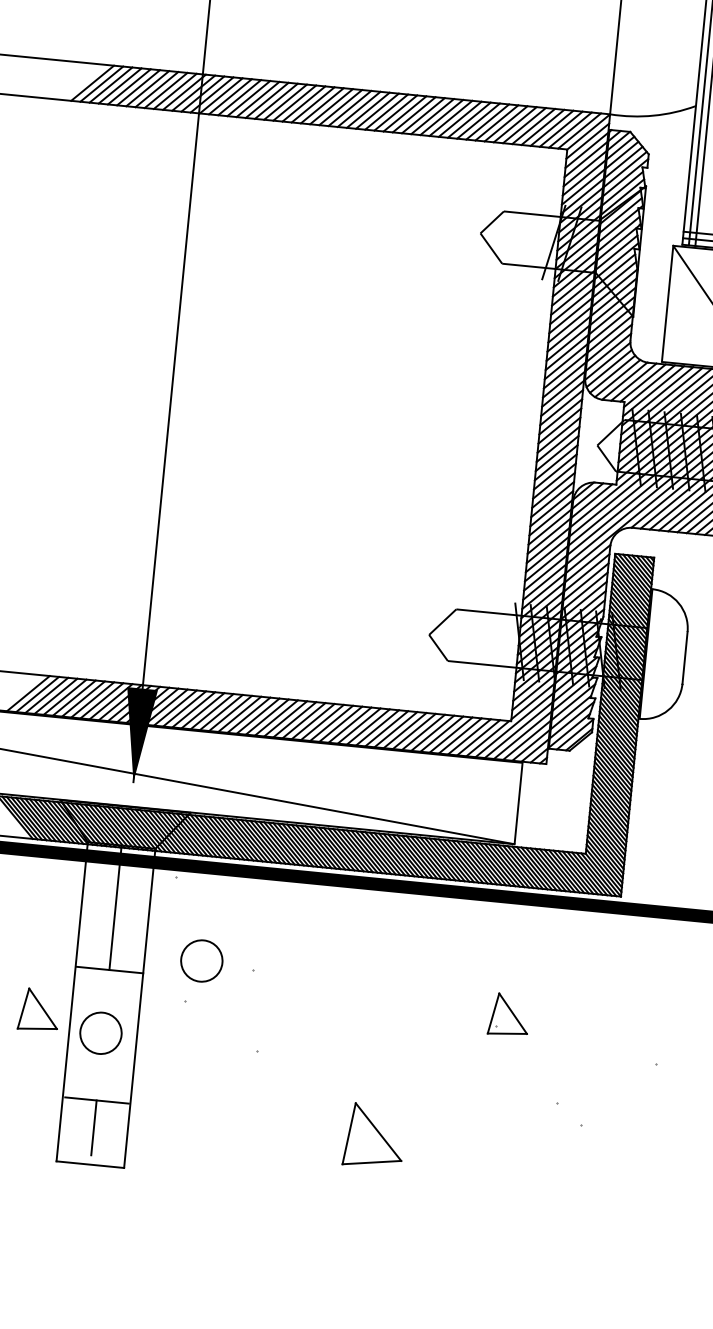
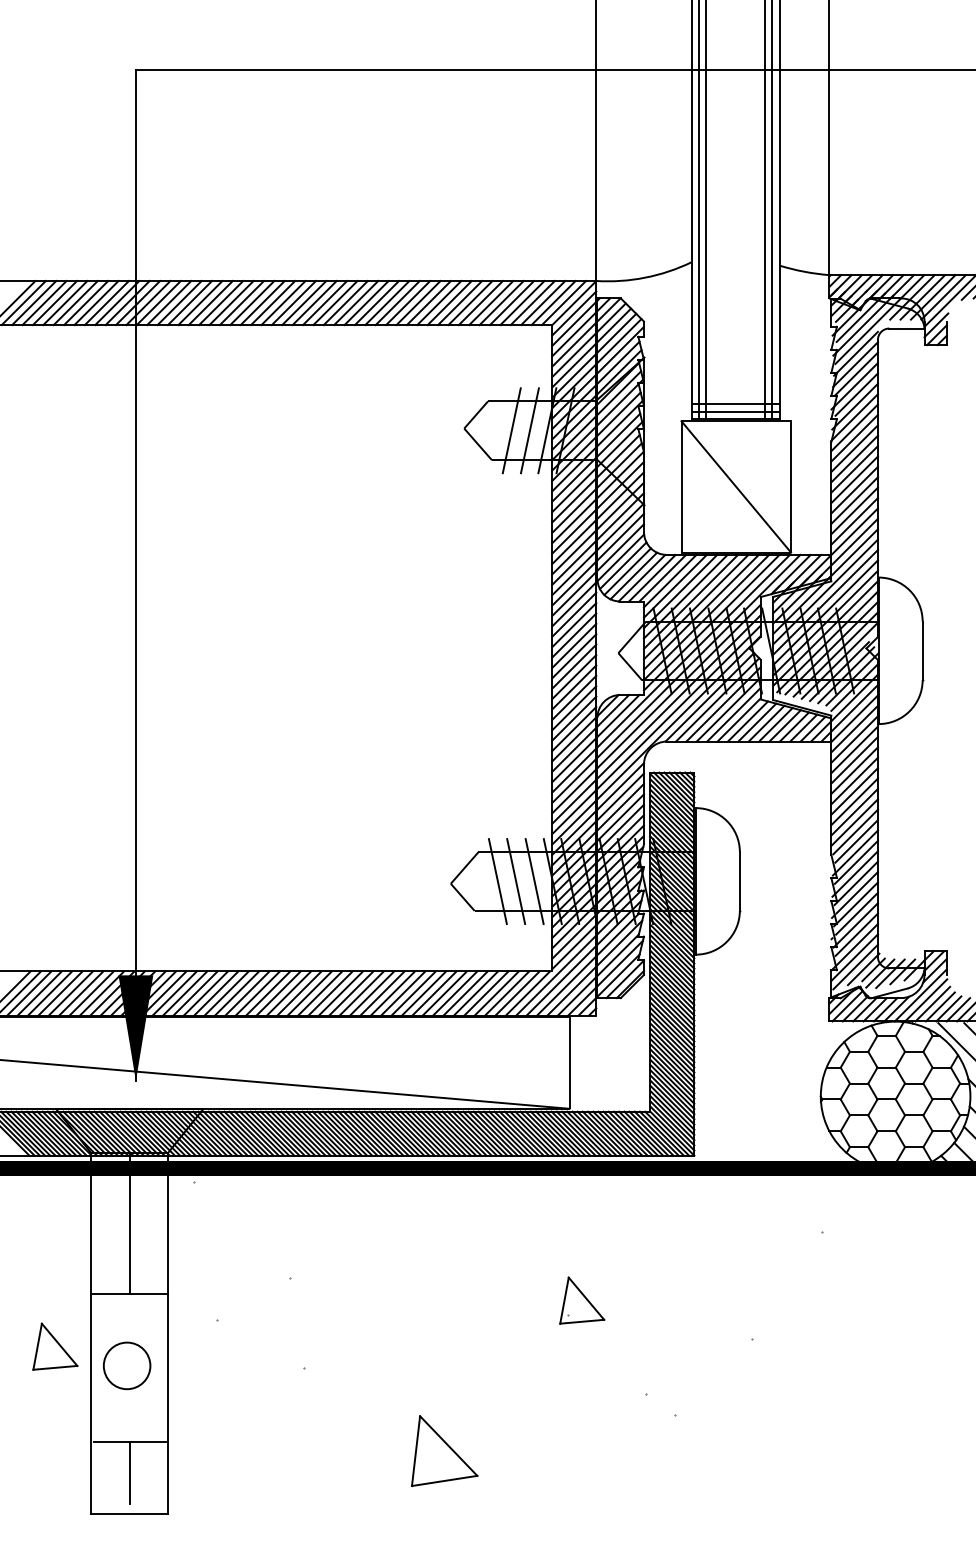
line: (522, 239) -> (511, 430), added
line: (538, 240) -> (529, 430), added
line: (470, 636) -> (497, 881), added
line: (486, 638) -> (515, 881), added
line: (503, 640) -> (534, 881), added
circle: (201, 960) -> (231, 1273), removed

